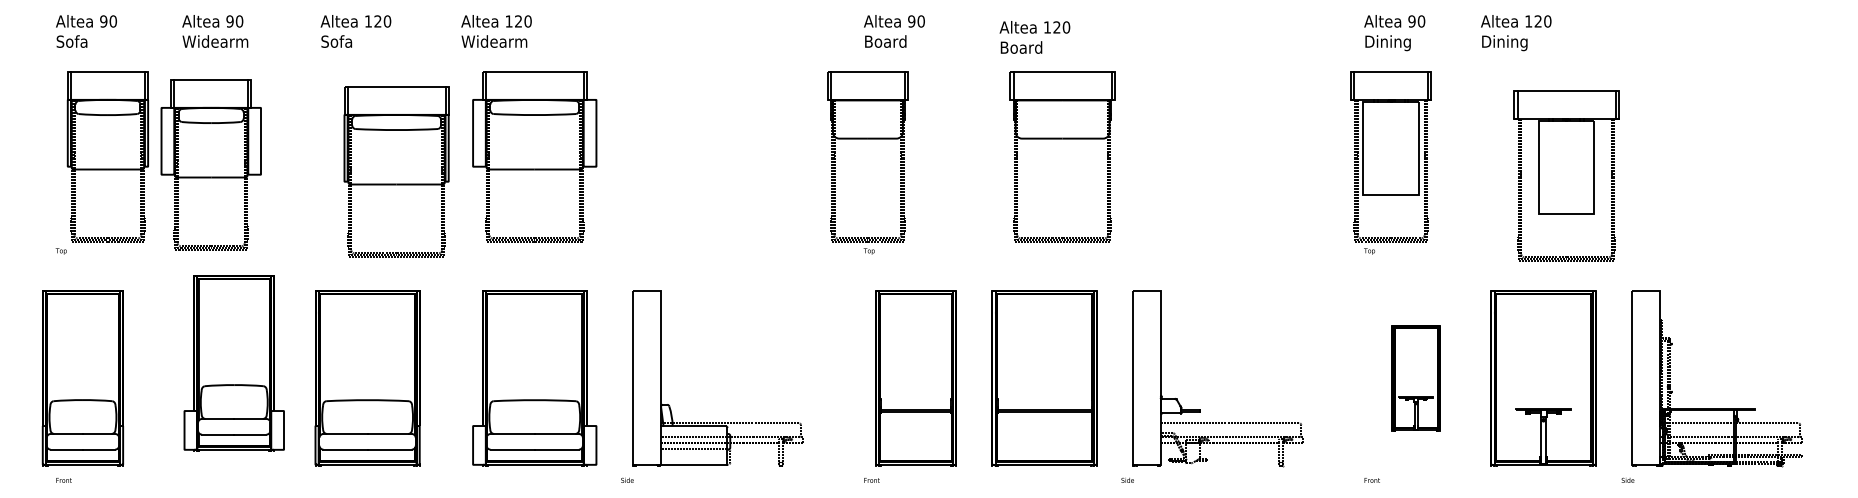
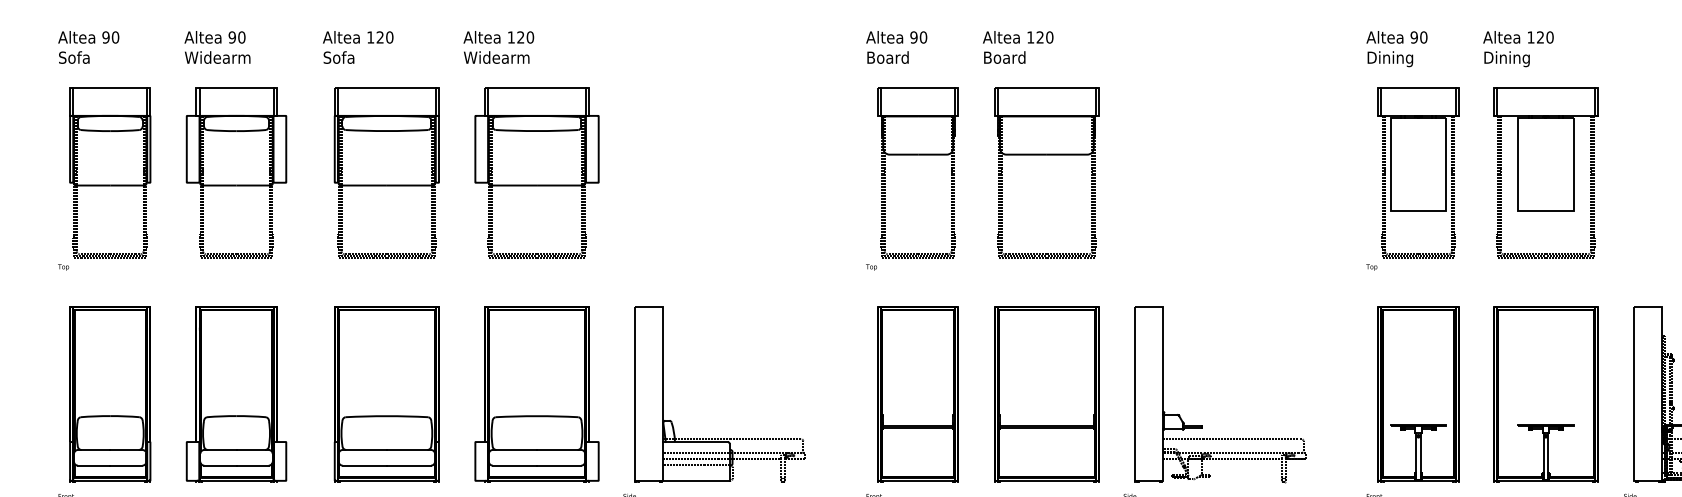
text: (1034, 37) -> (1017, 47), moved
part: (867, 139) -> (917, 155), moved
part: (1062, 139) -> (1046, 155), moved
part: (1390, 156) -> (1417, 172), moved
part: (210, 164) -> (235, 172), moved
part: (396, 171) -> (386, 172), moved
part: (1566, 175) -> (1545, 172), moved
part: (233, 363) -> (235, 394), moved
part: (82, 378) -> (109, 394), moved
part: (367, 378) -> (386, 394), moved
part: (1415, 378) -> (1417, 394), size x1.67

